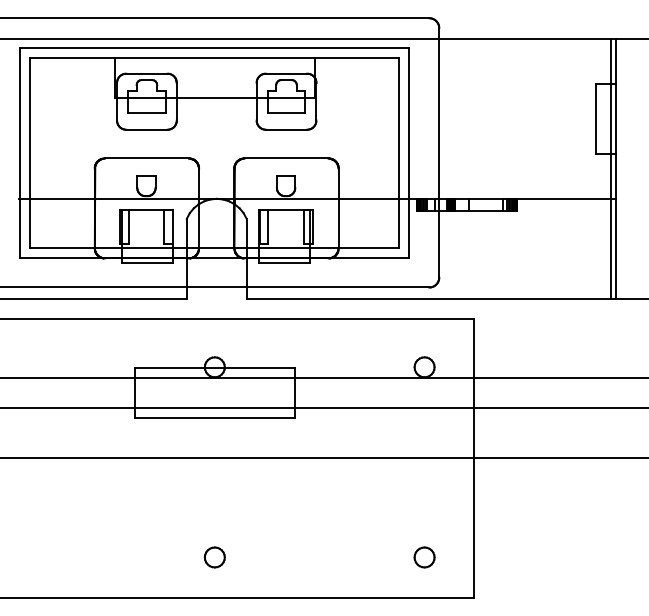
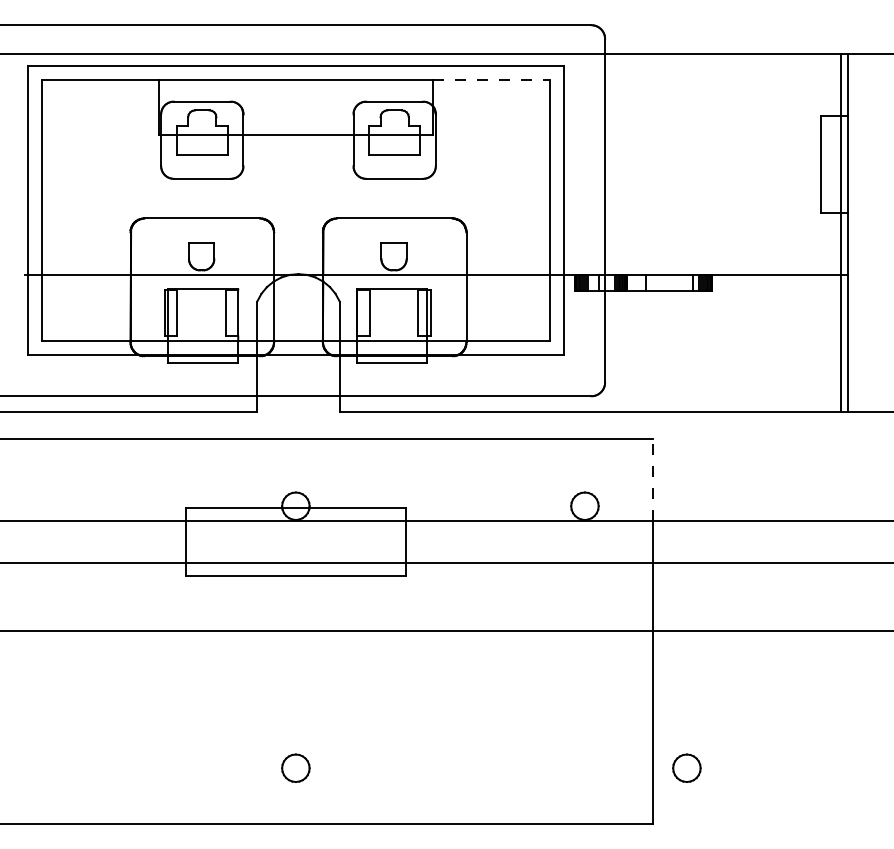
line: (357, 58) -> (492, 80), solid -> dashed
line: (474, 348) -> (653, 480), solid -> dashed
part: (424, 557) -> (686, 768), moved

